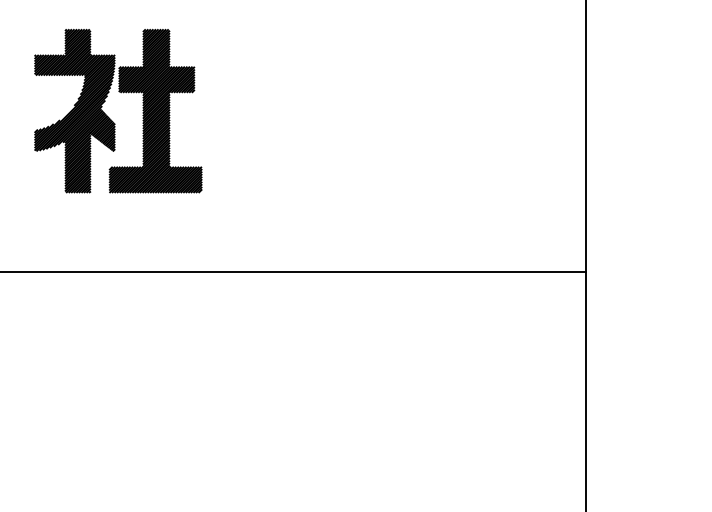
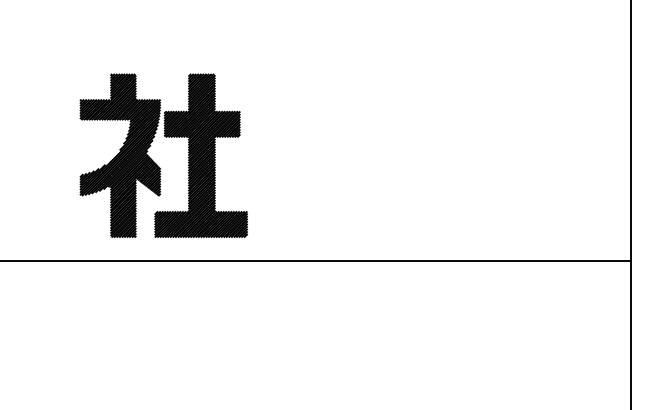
part: (110, 118) -> (155, 163), moved

